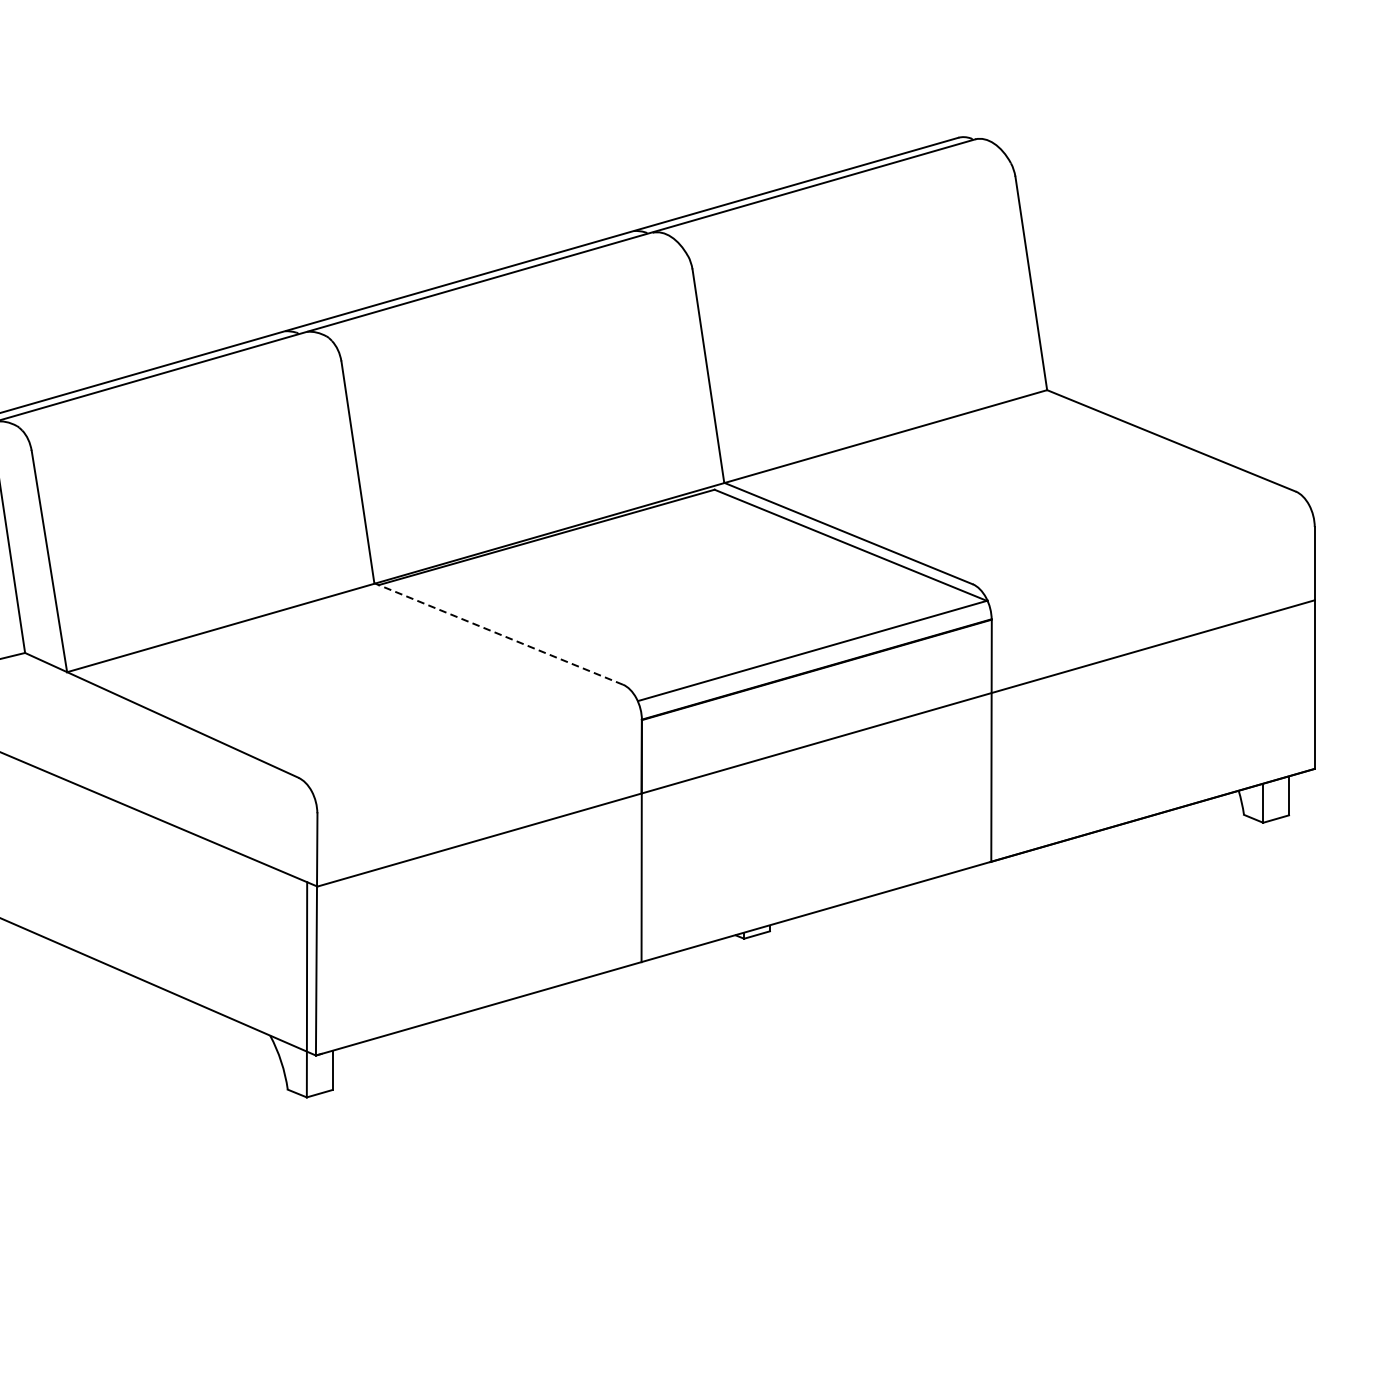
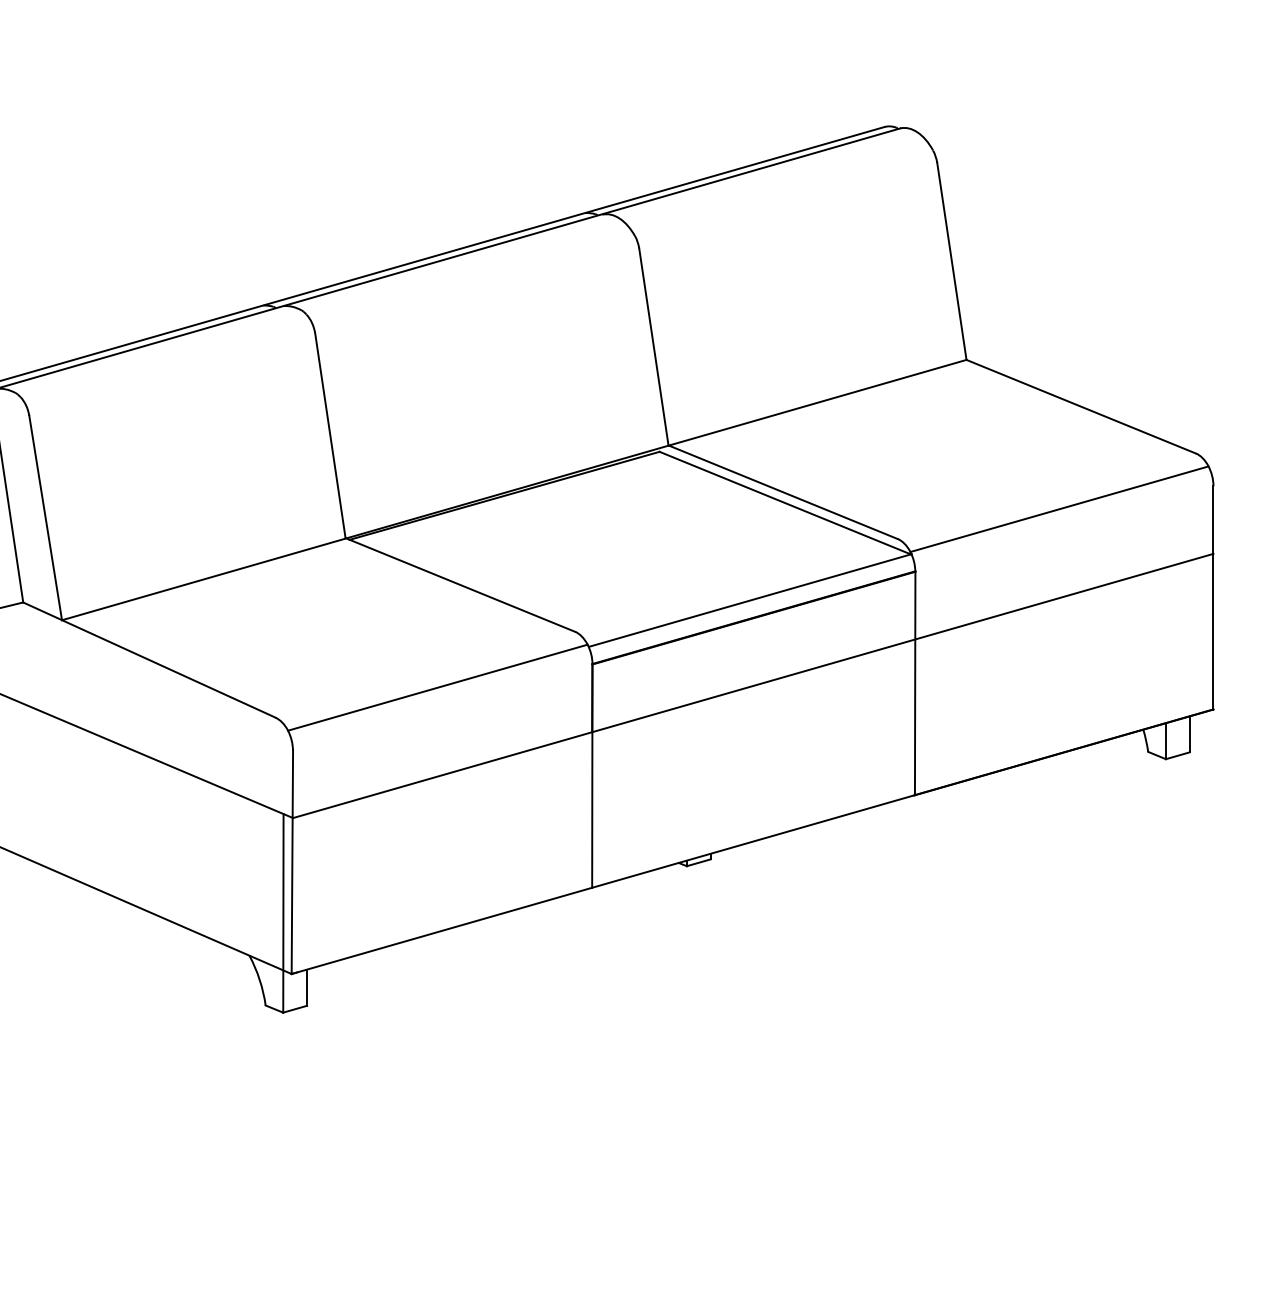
line: (1147, 552) -> (1059, 509), added
line: (498, 633) -> (460, 584), dashed -> solid
line: (473, 745) -> (437, 687), added

